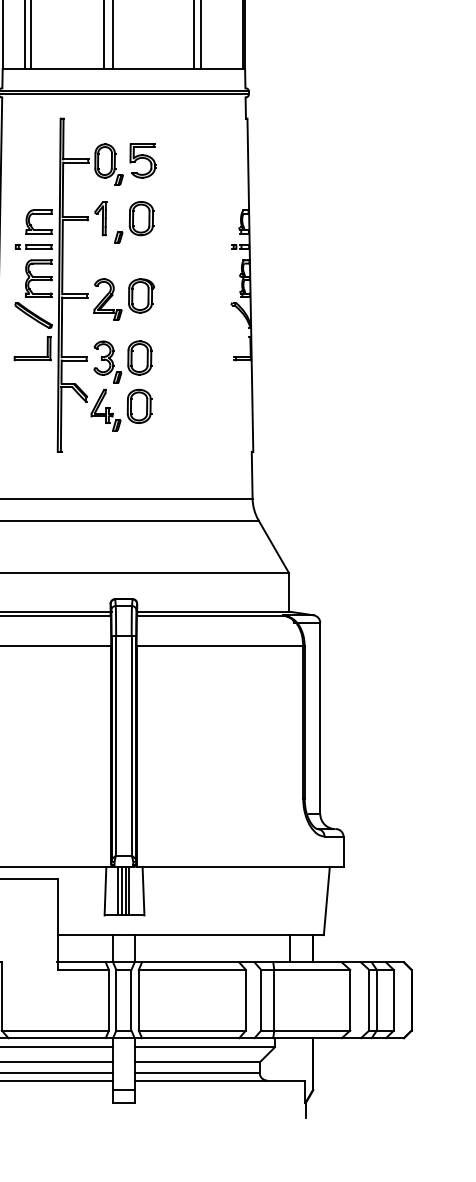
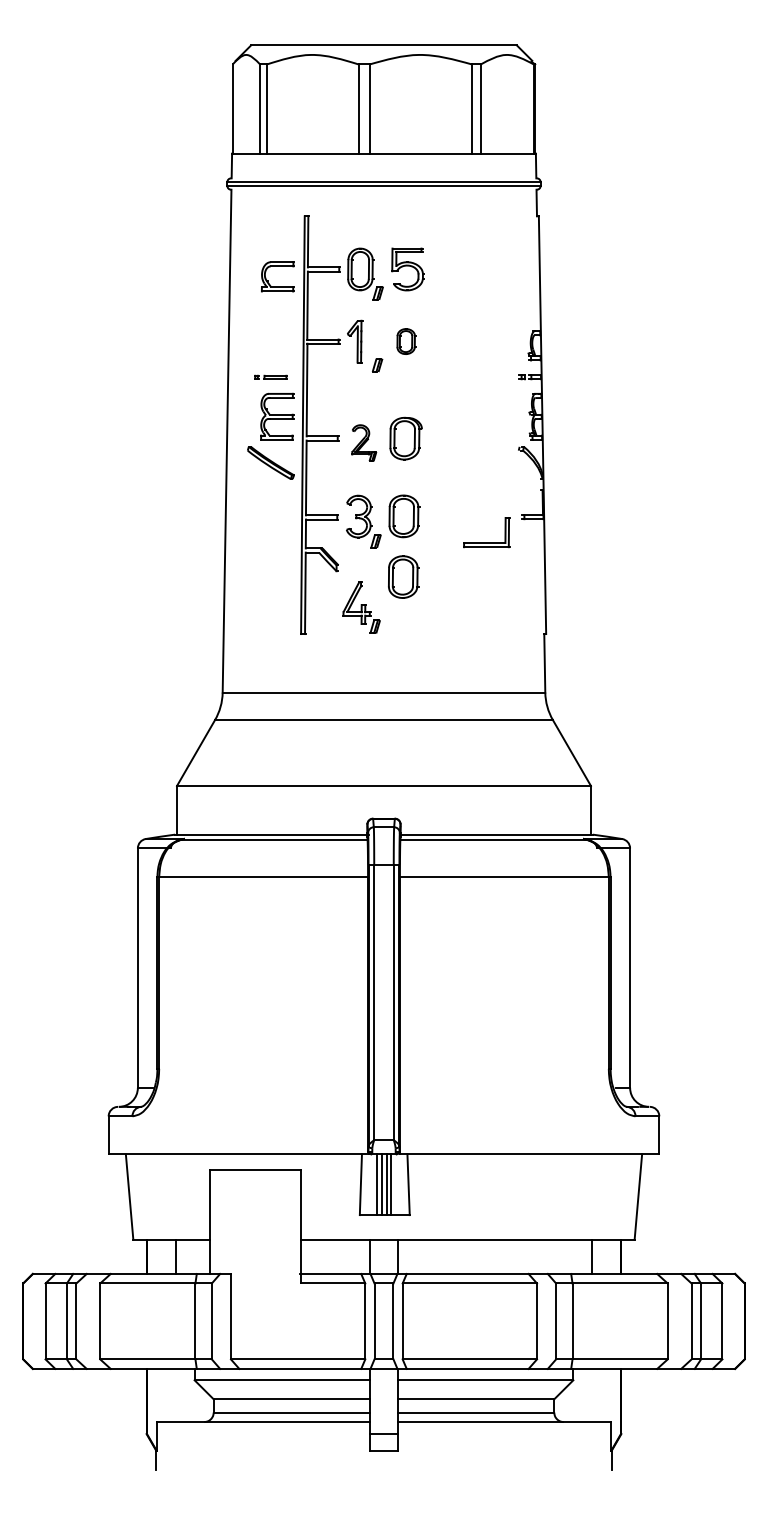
part: (141, 218) -> (406, 341), size x0.6
part: (31, 224) -> (268, 280), moved
part: (33, 247) -> (270, 377), size x0.7
part: (108, 299) -> (364, 442), size x0.7
part: (32, 356) -> (486, 542), moved
part: (105, 409) -> (361, 607), moved

